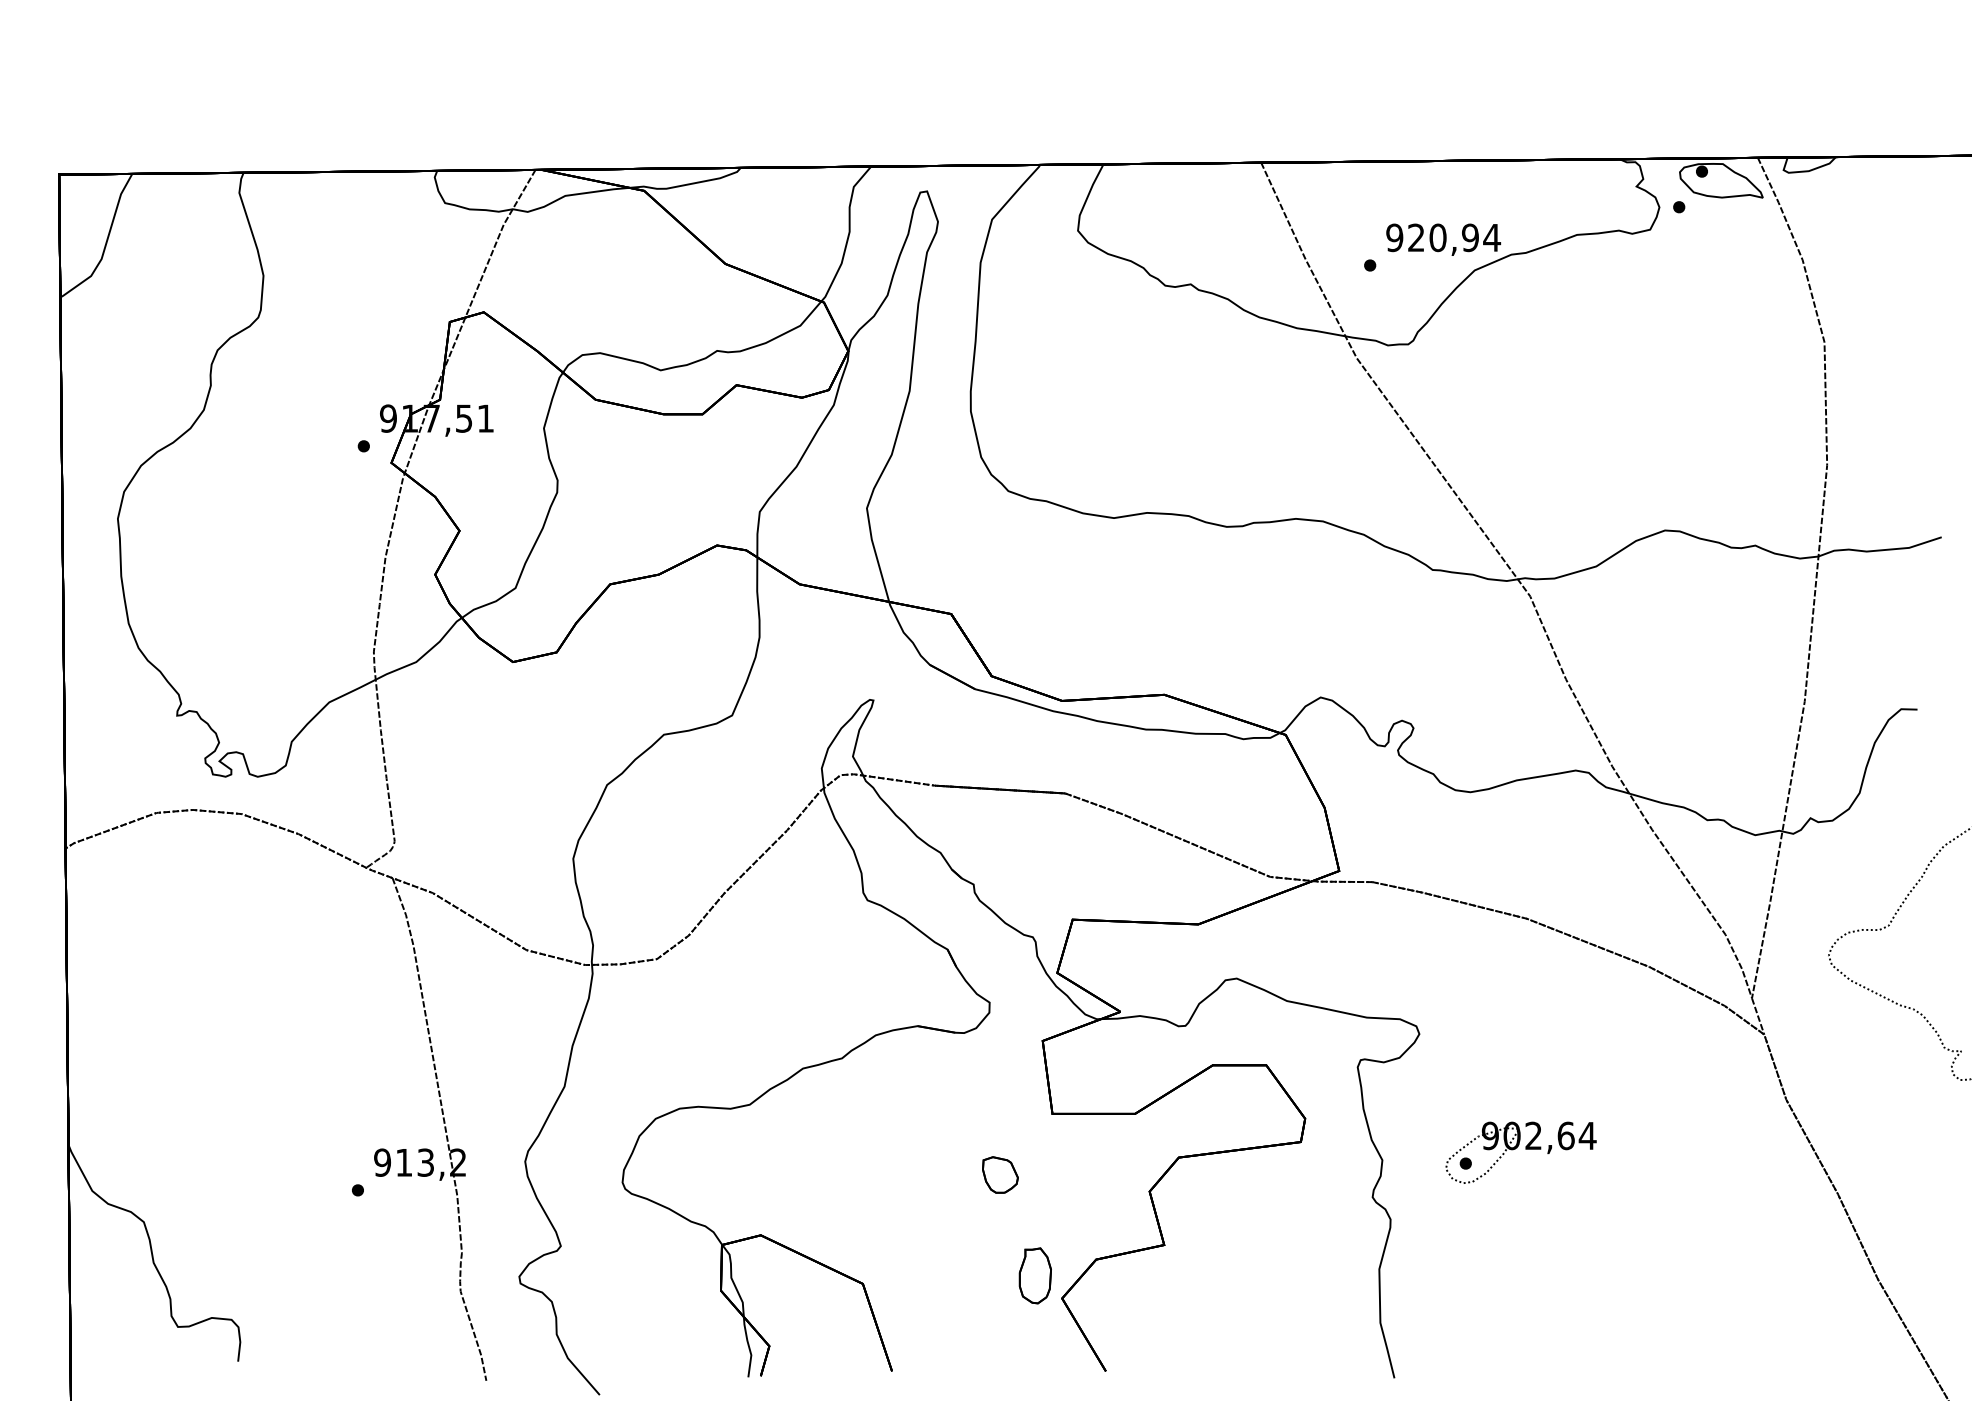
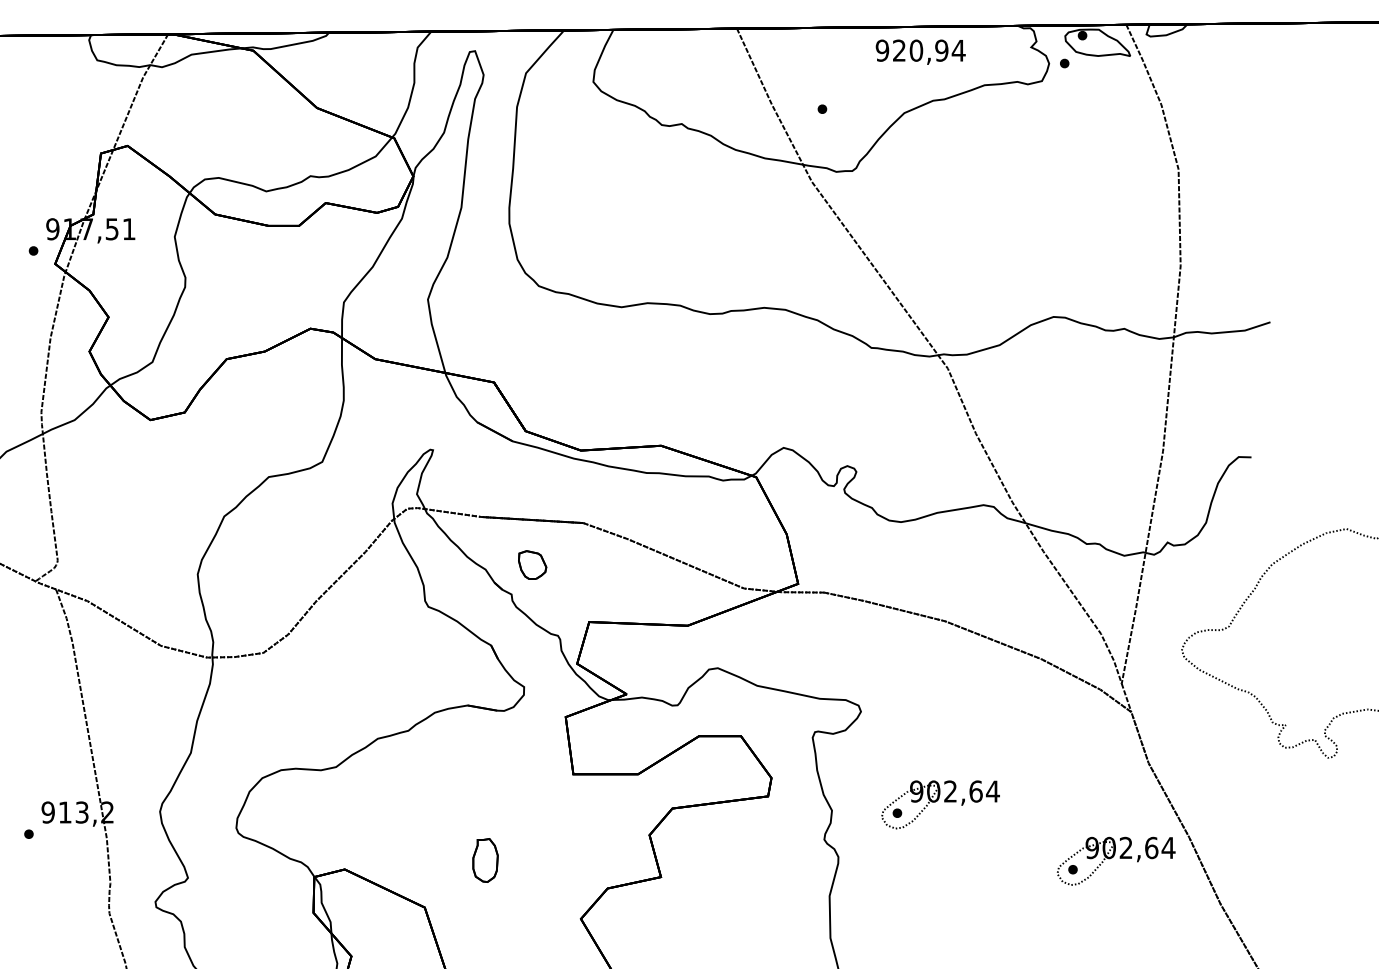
text: (1443, 239) -> (920, 52), moved
part: (1000, 1174) -> (532, 564), moved
part: (1744, 1224) -> (1115, 860), added
part: (1034, 1275) -> (484, 860), moved

